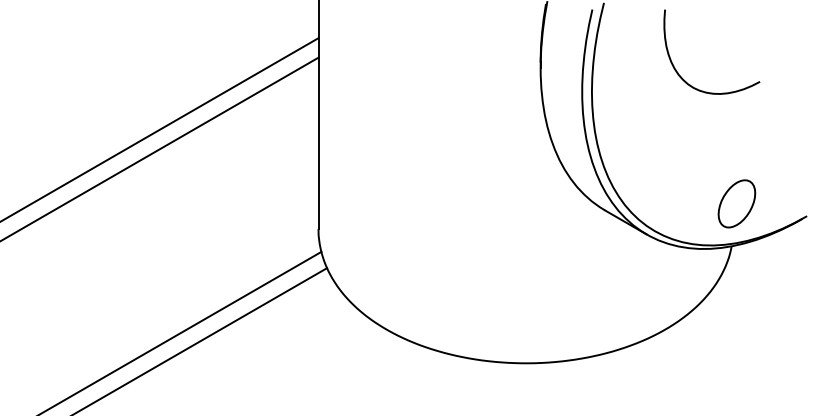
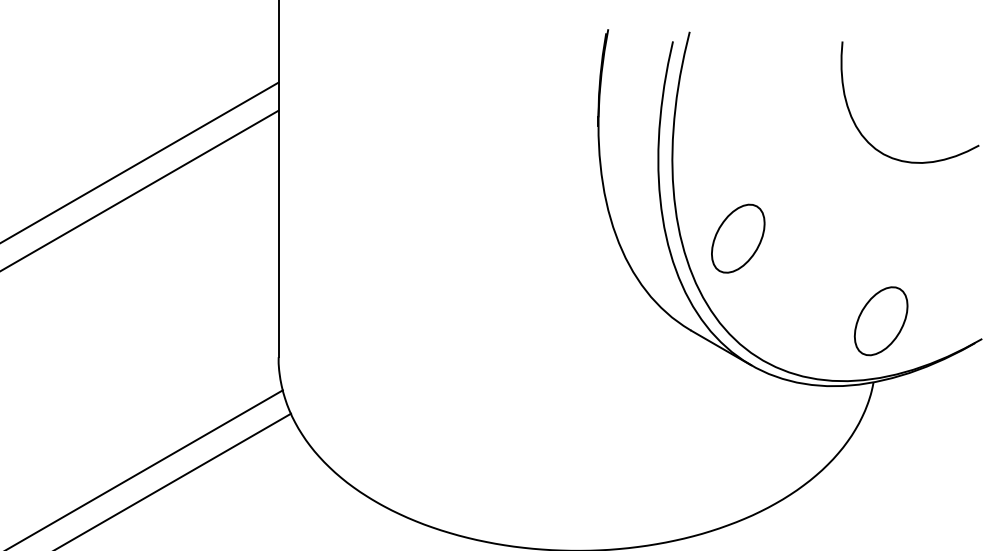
curve: (683, 78) -> (869, 140), moved
part: (637, 146) -> (737, 238), added

